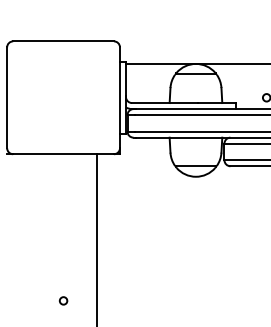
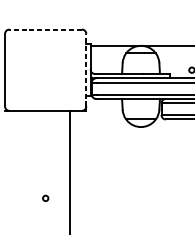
line: (63, 41) -> (45, 29), solid -> dashed
line: (119, 97) -> (85, 69), solid -> dashed
circle: (63, 300) -> (45, 198), moved

